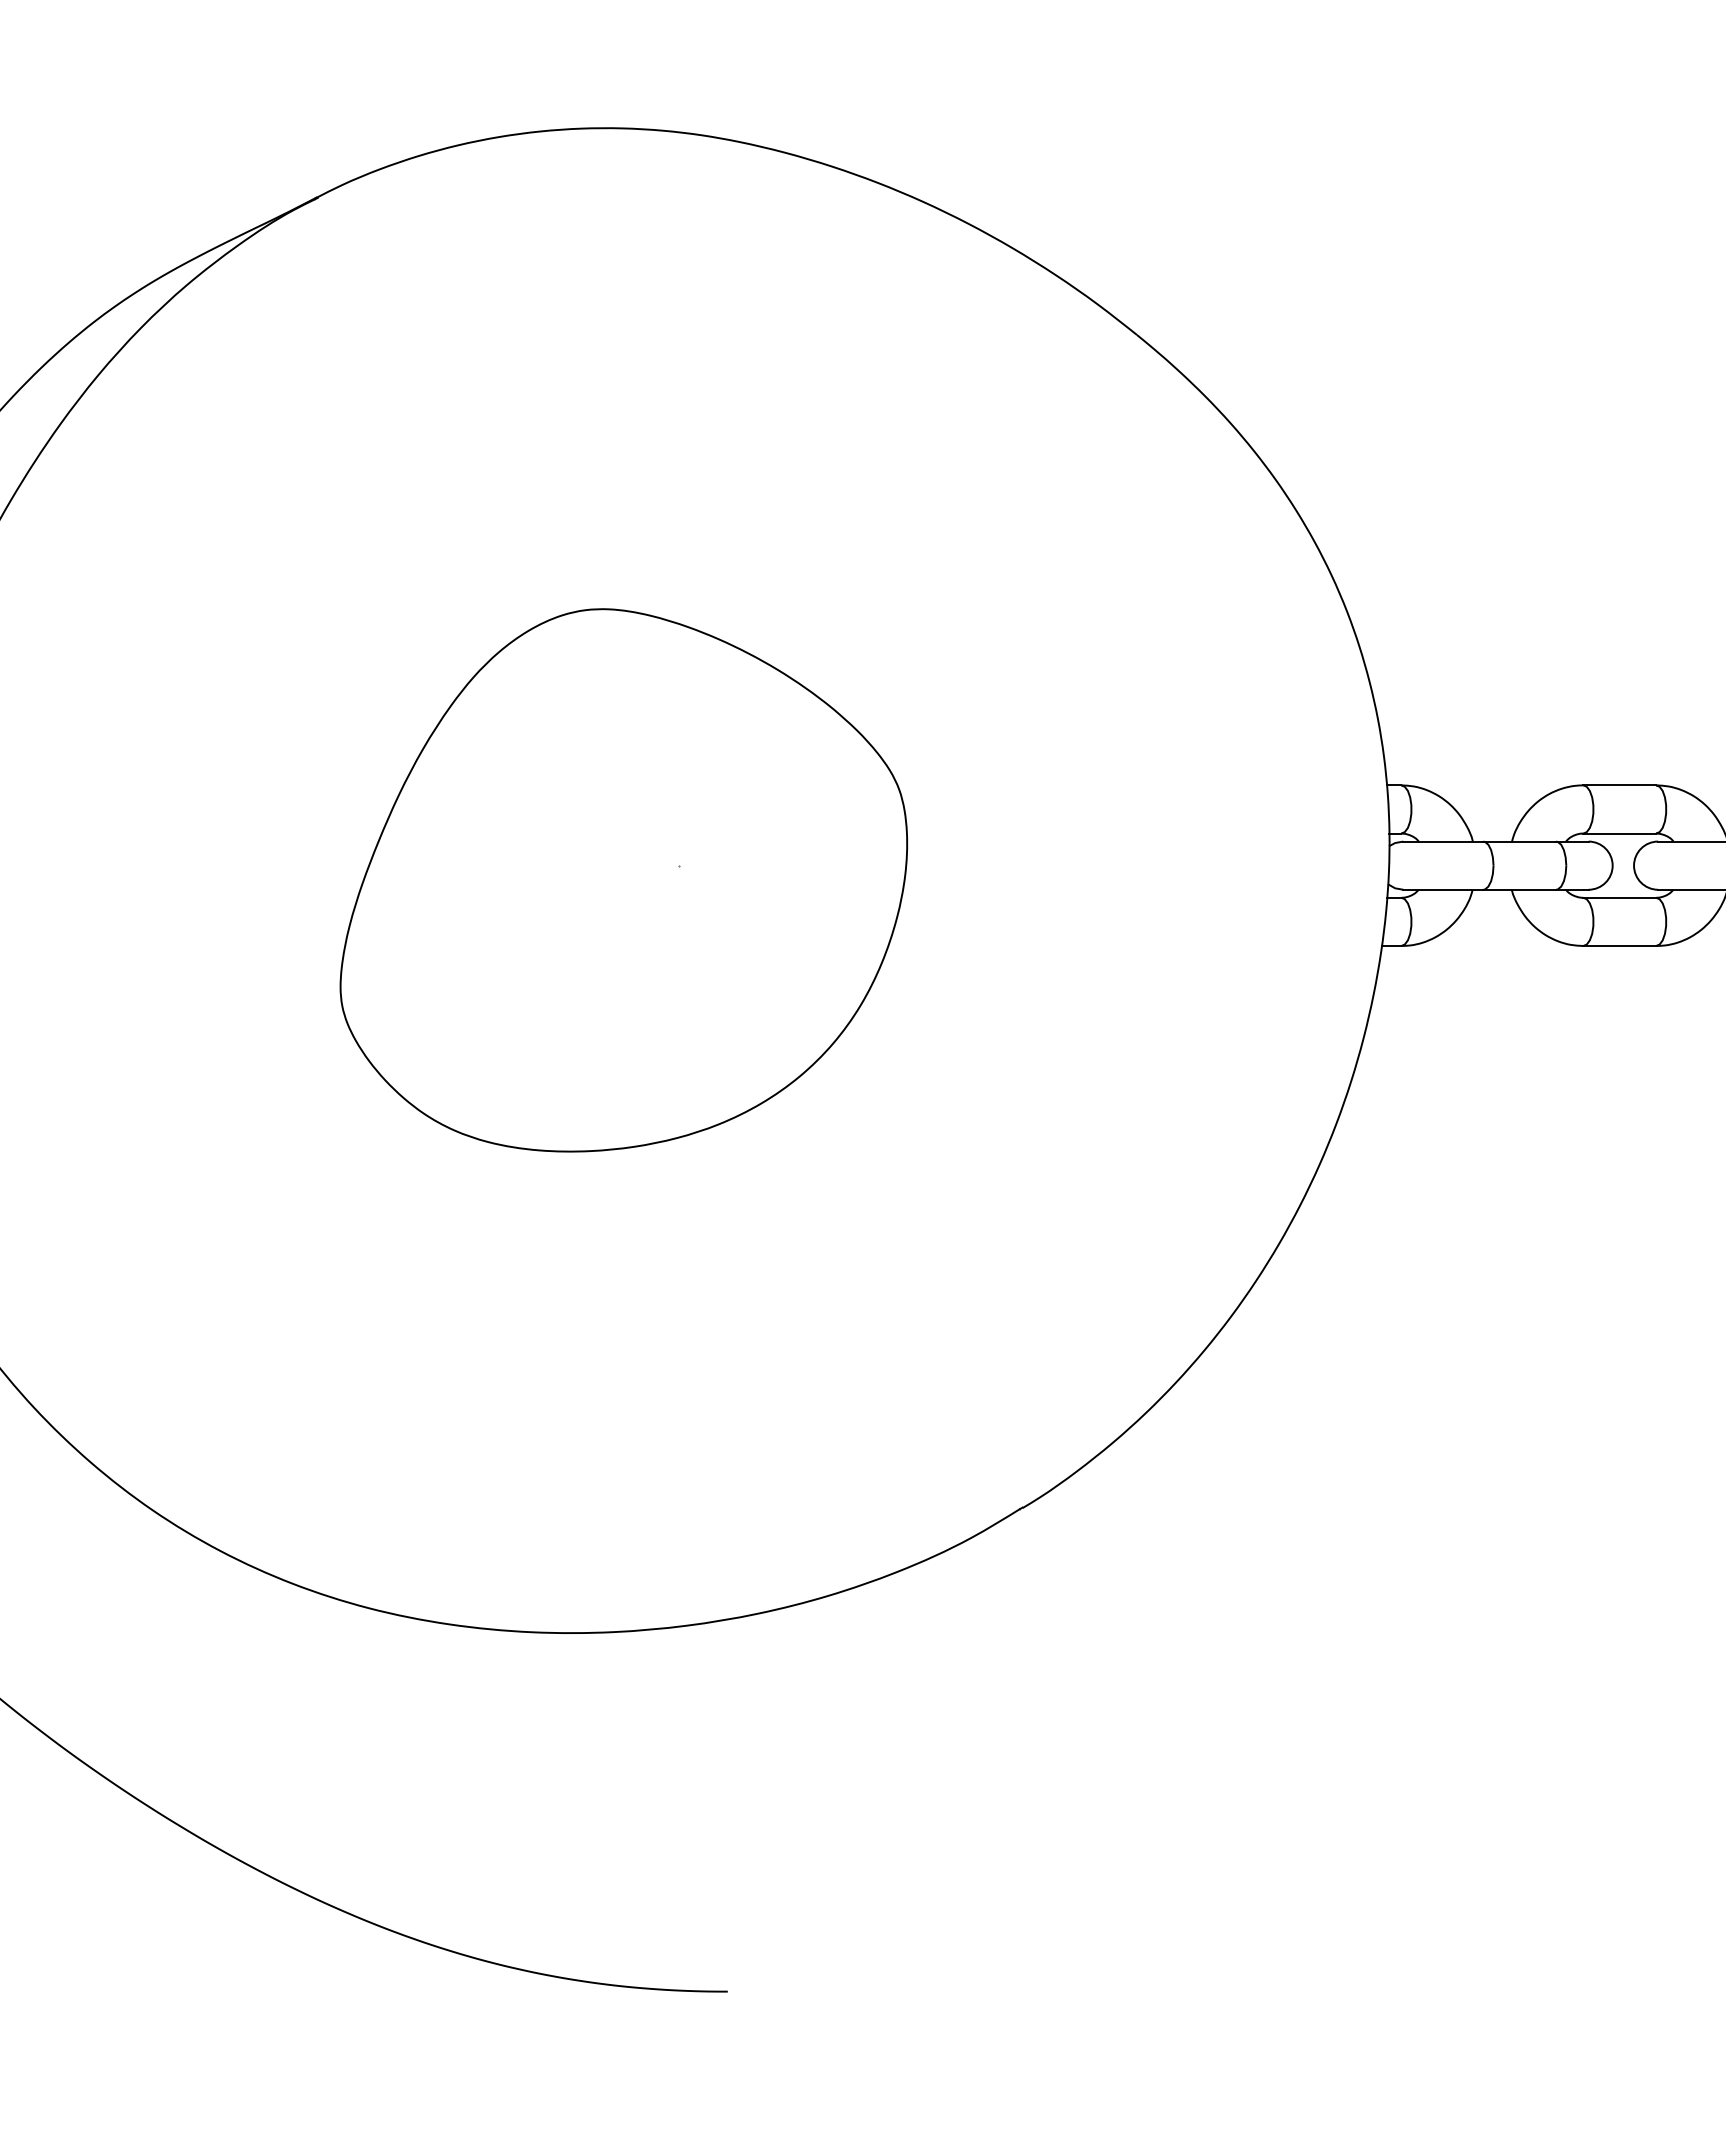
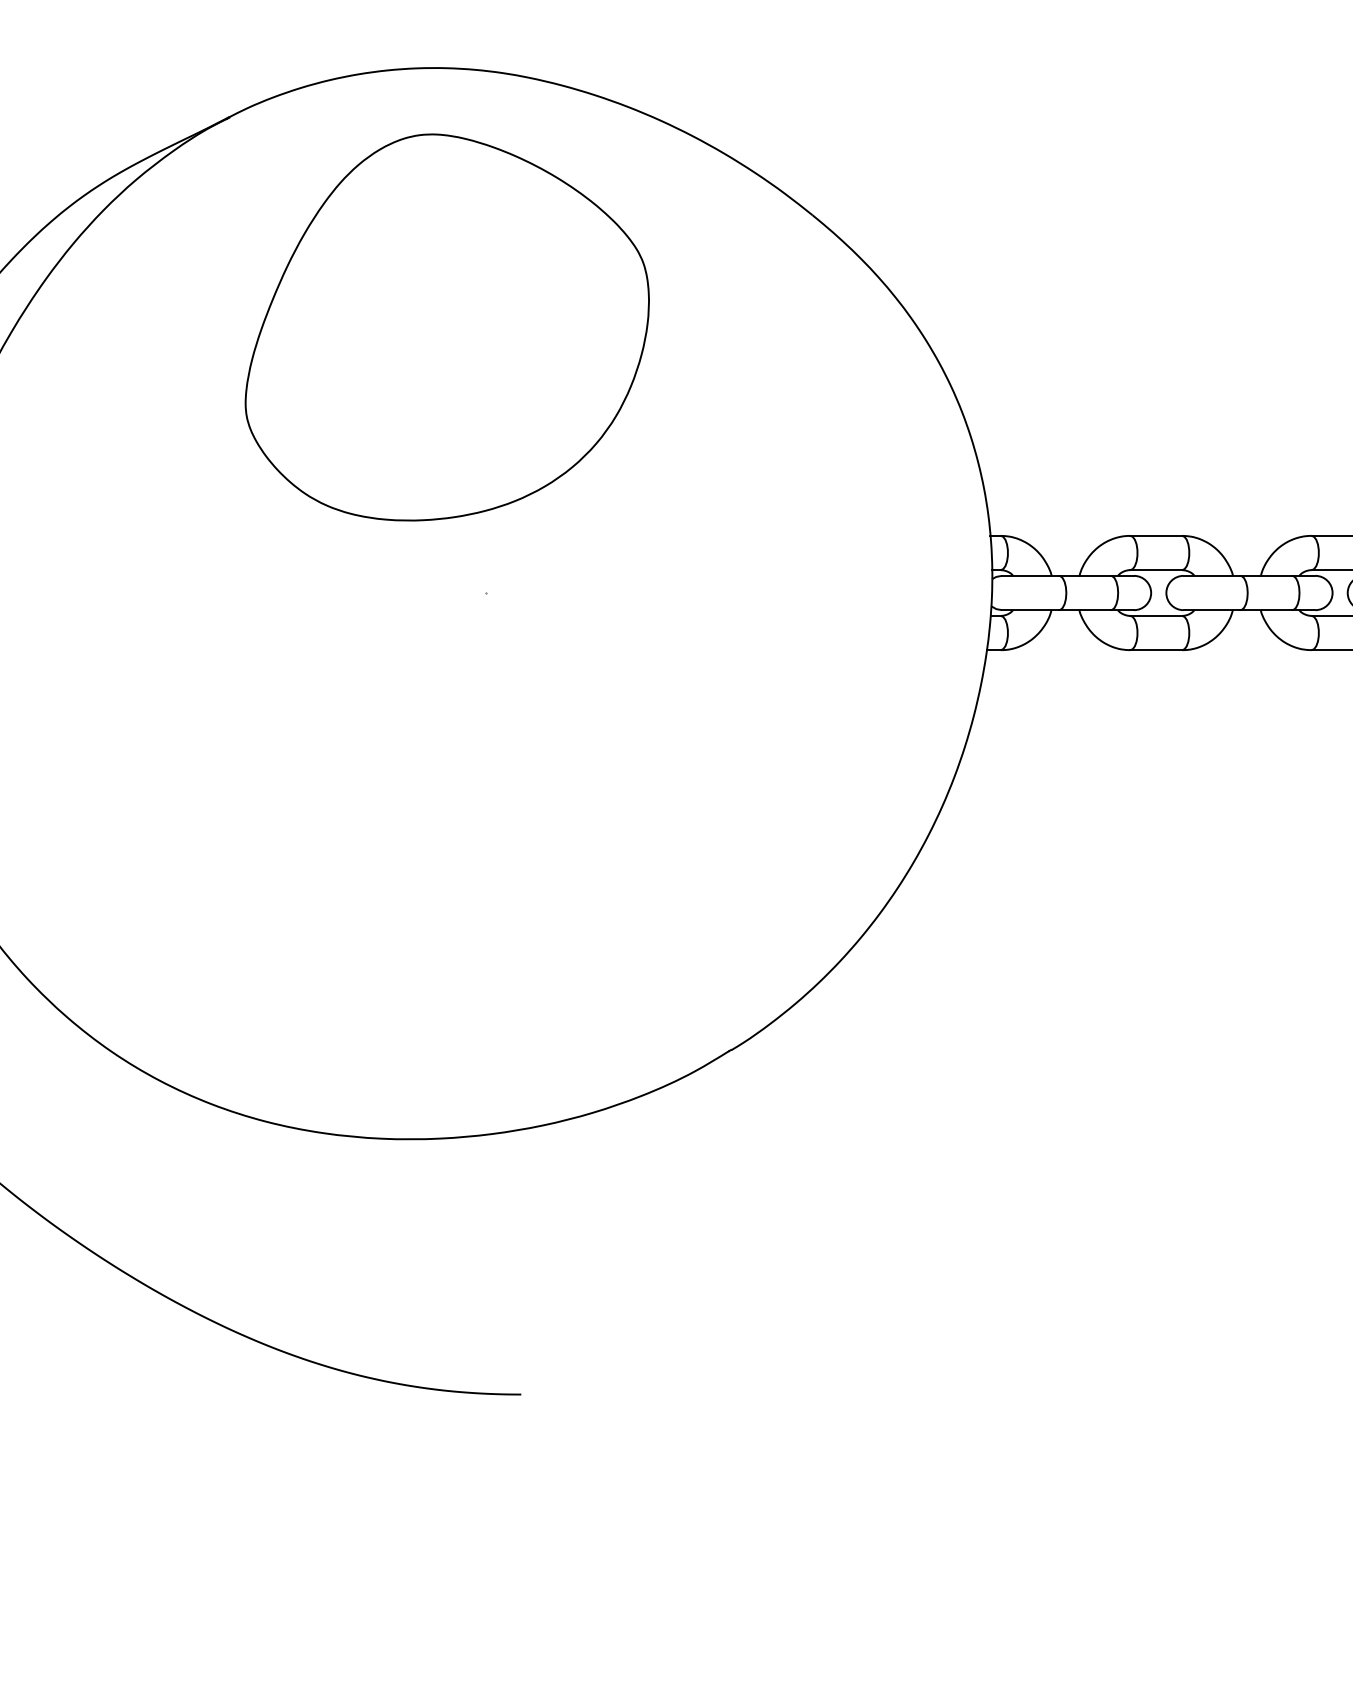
part: (622, 880) -> (446, 327), moved

